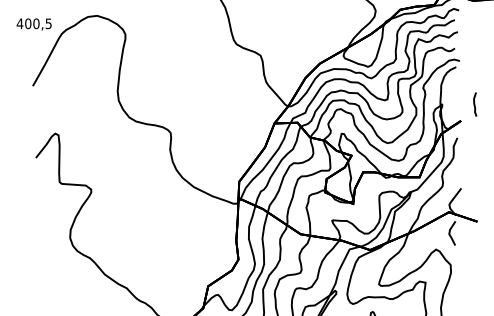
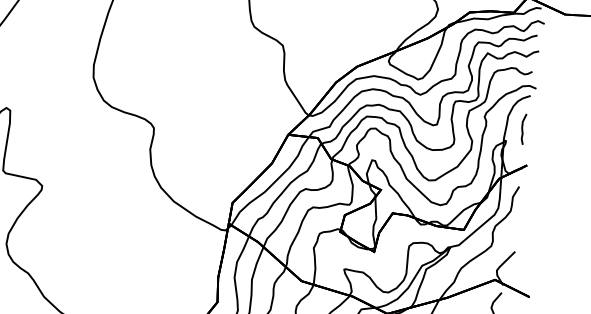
curve: (475, 104) -> (523, 129), moved

